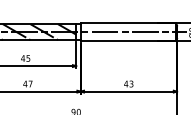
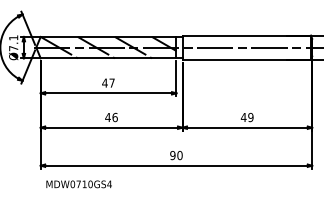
text: (27, 58) -> (111, 82), 45 -> 47
text: (30, 84) -> (114, 117), 47 -> 46
text: (131, 84) -> (250, 117), 43 -> 49

